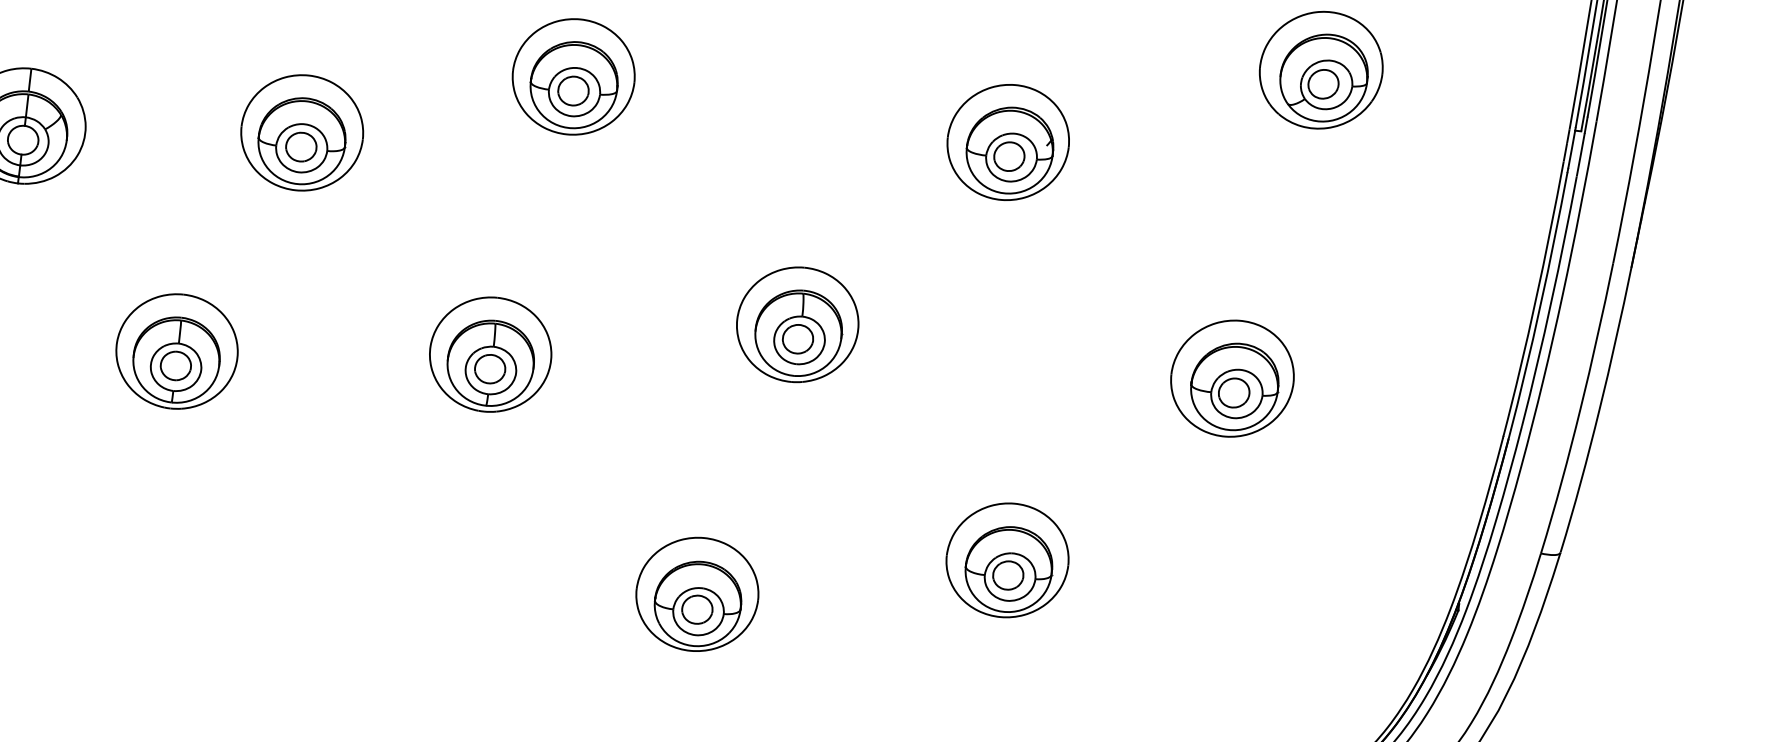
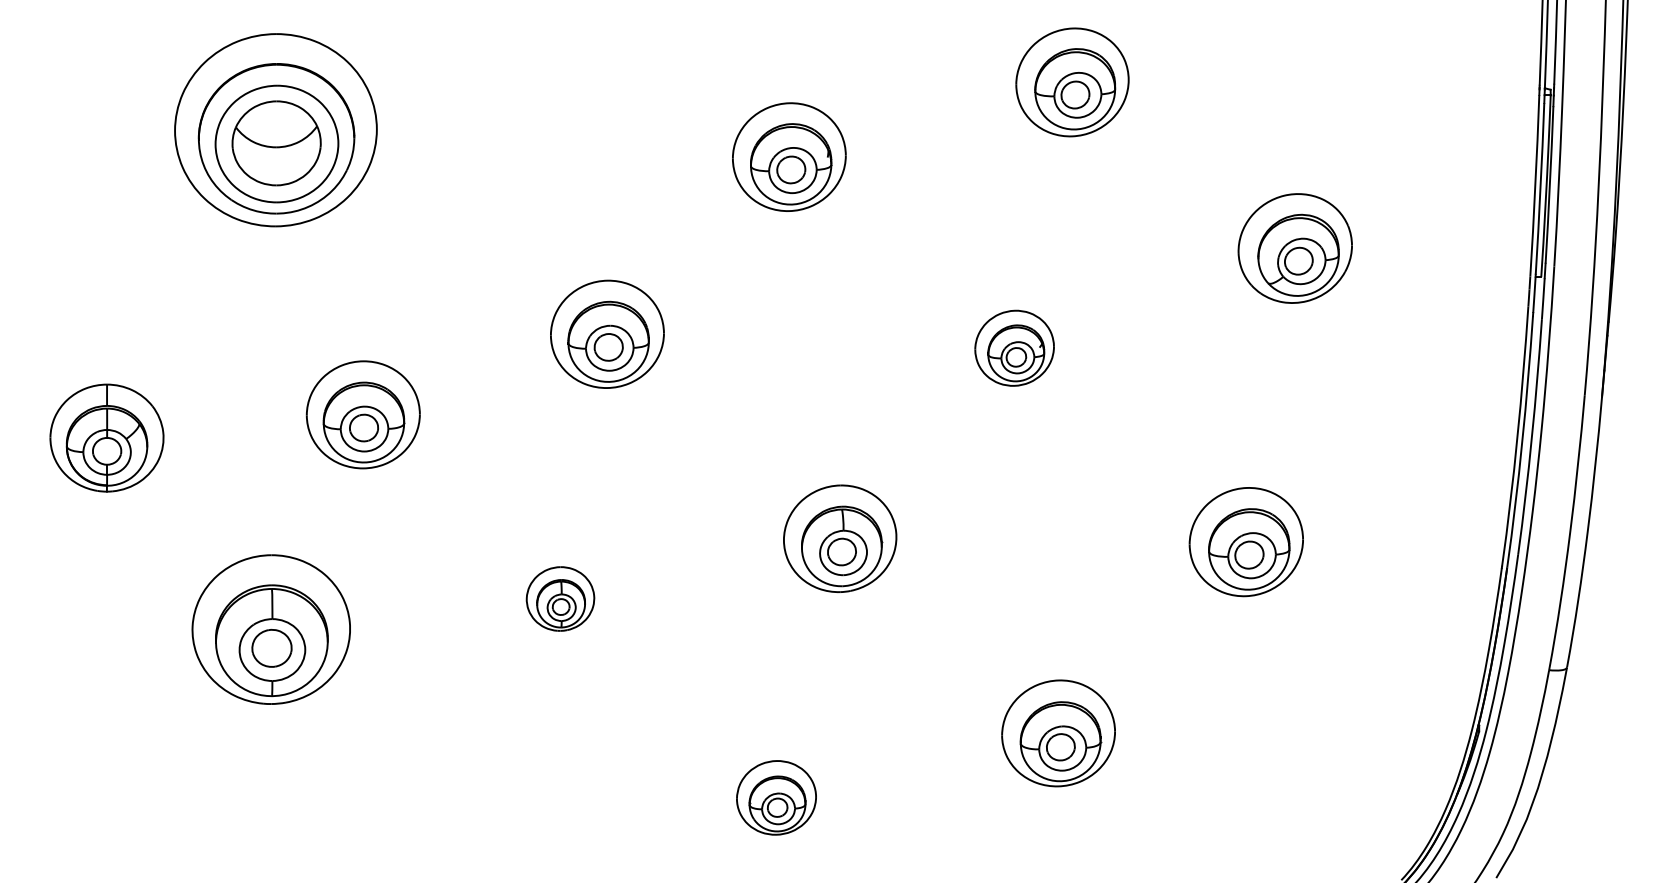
part: (1008, 141) -> (1014, 347), size x0.7
part: (177, 351) -> (271, 629), size x1.4
part: (490, 354) -> (560, 598), size x0.6
part: (697, 594) -> (776, 797), size x0.7

